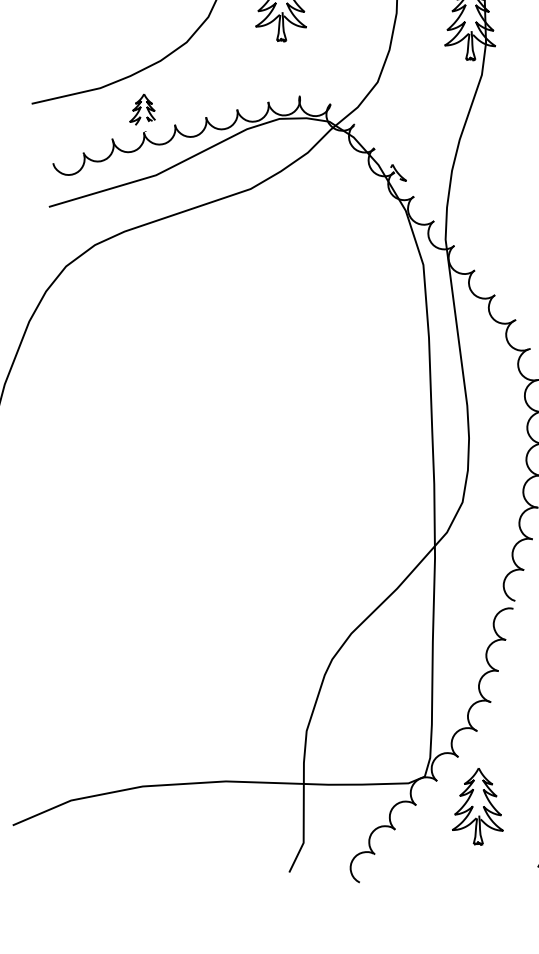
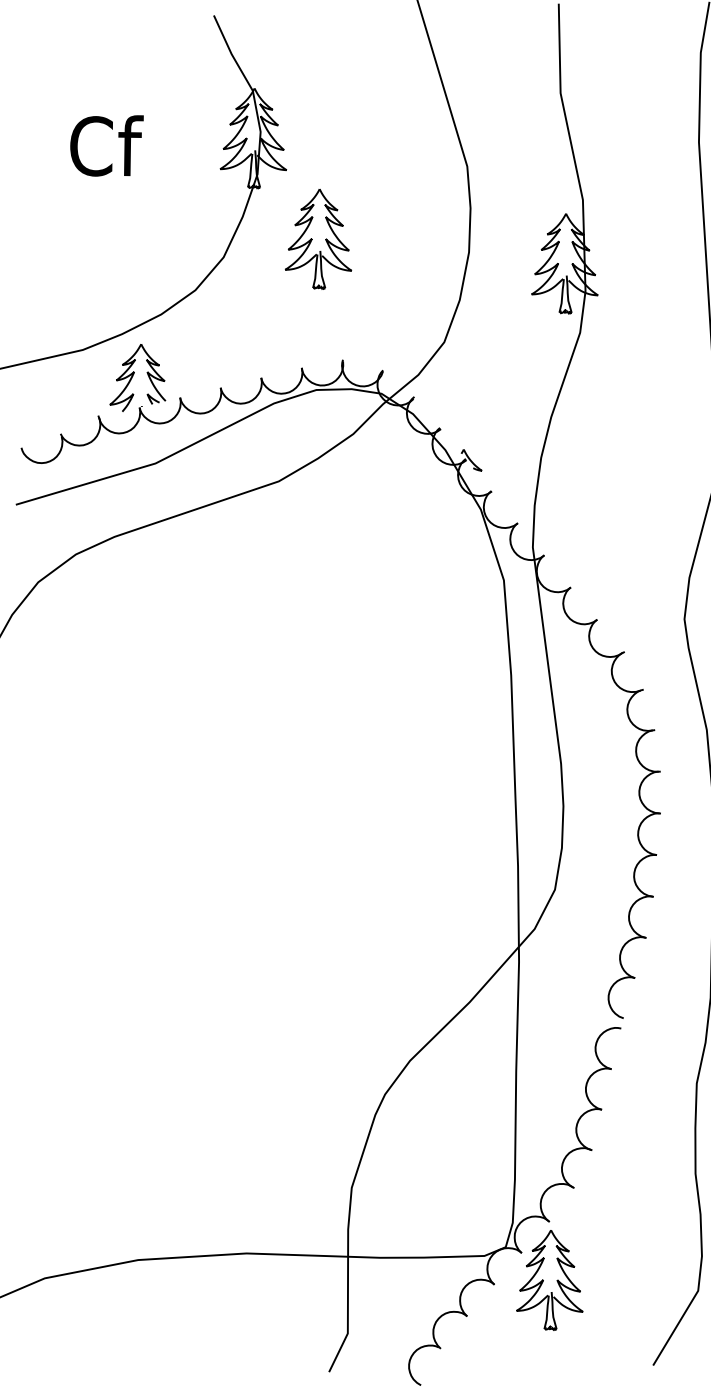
part: (142, 109) -> (137, 377), size x1.67
part: (477, 806) -> (549, 1280), moved

